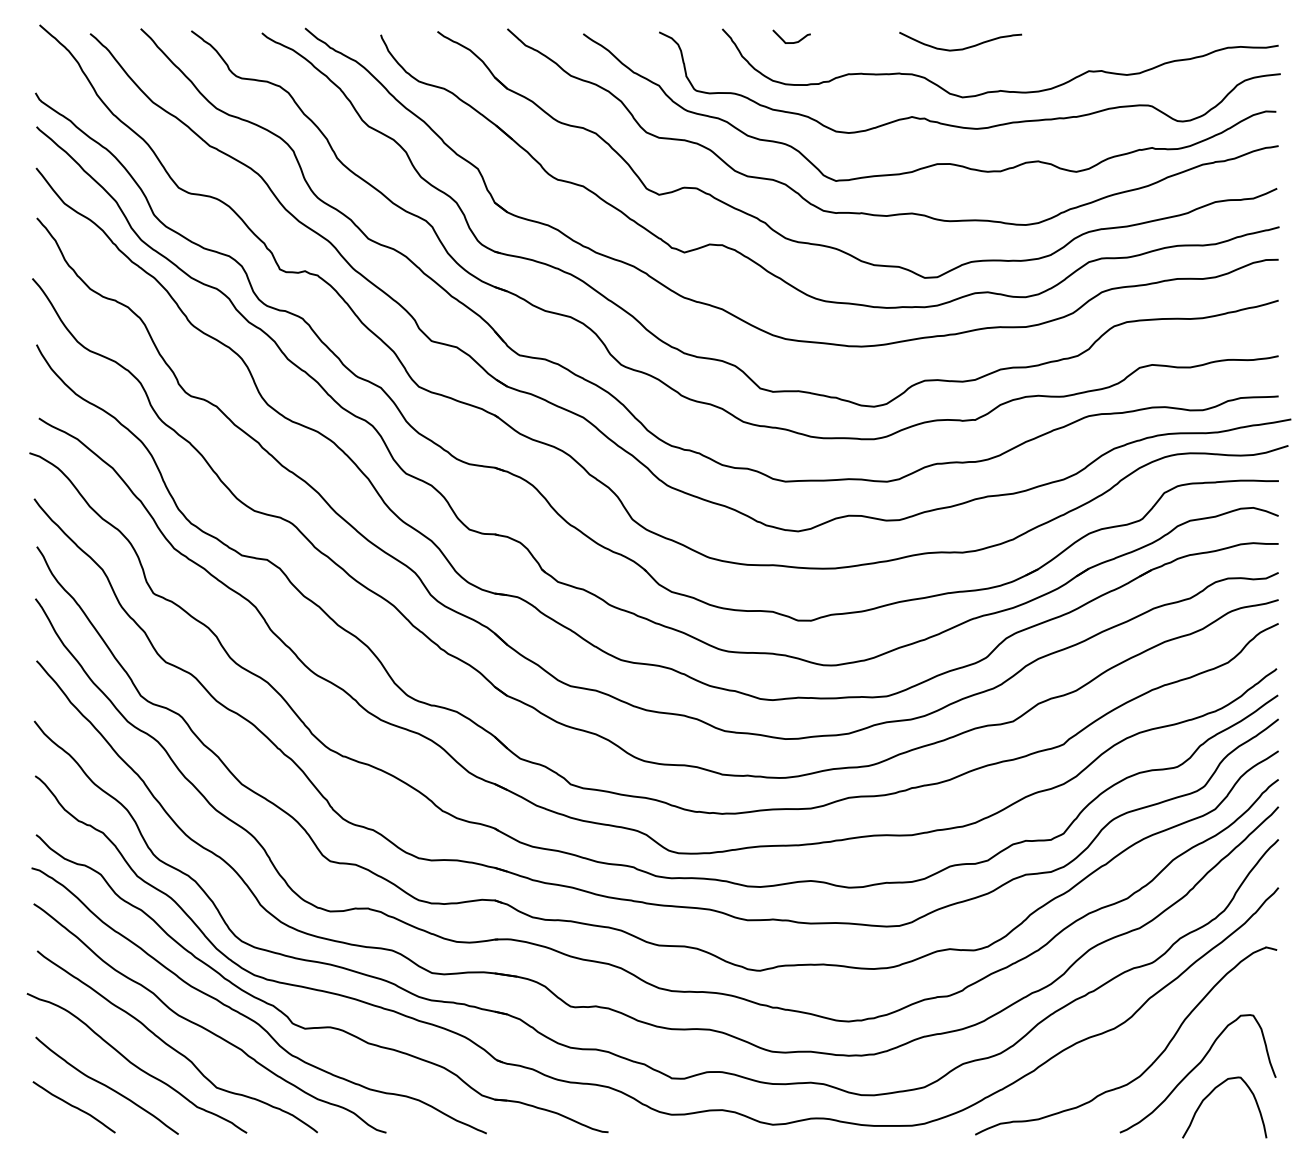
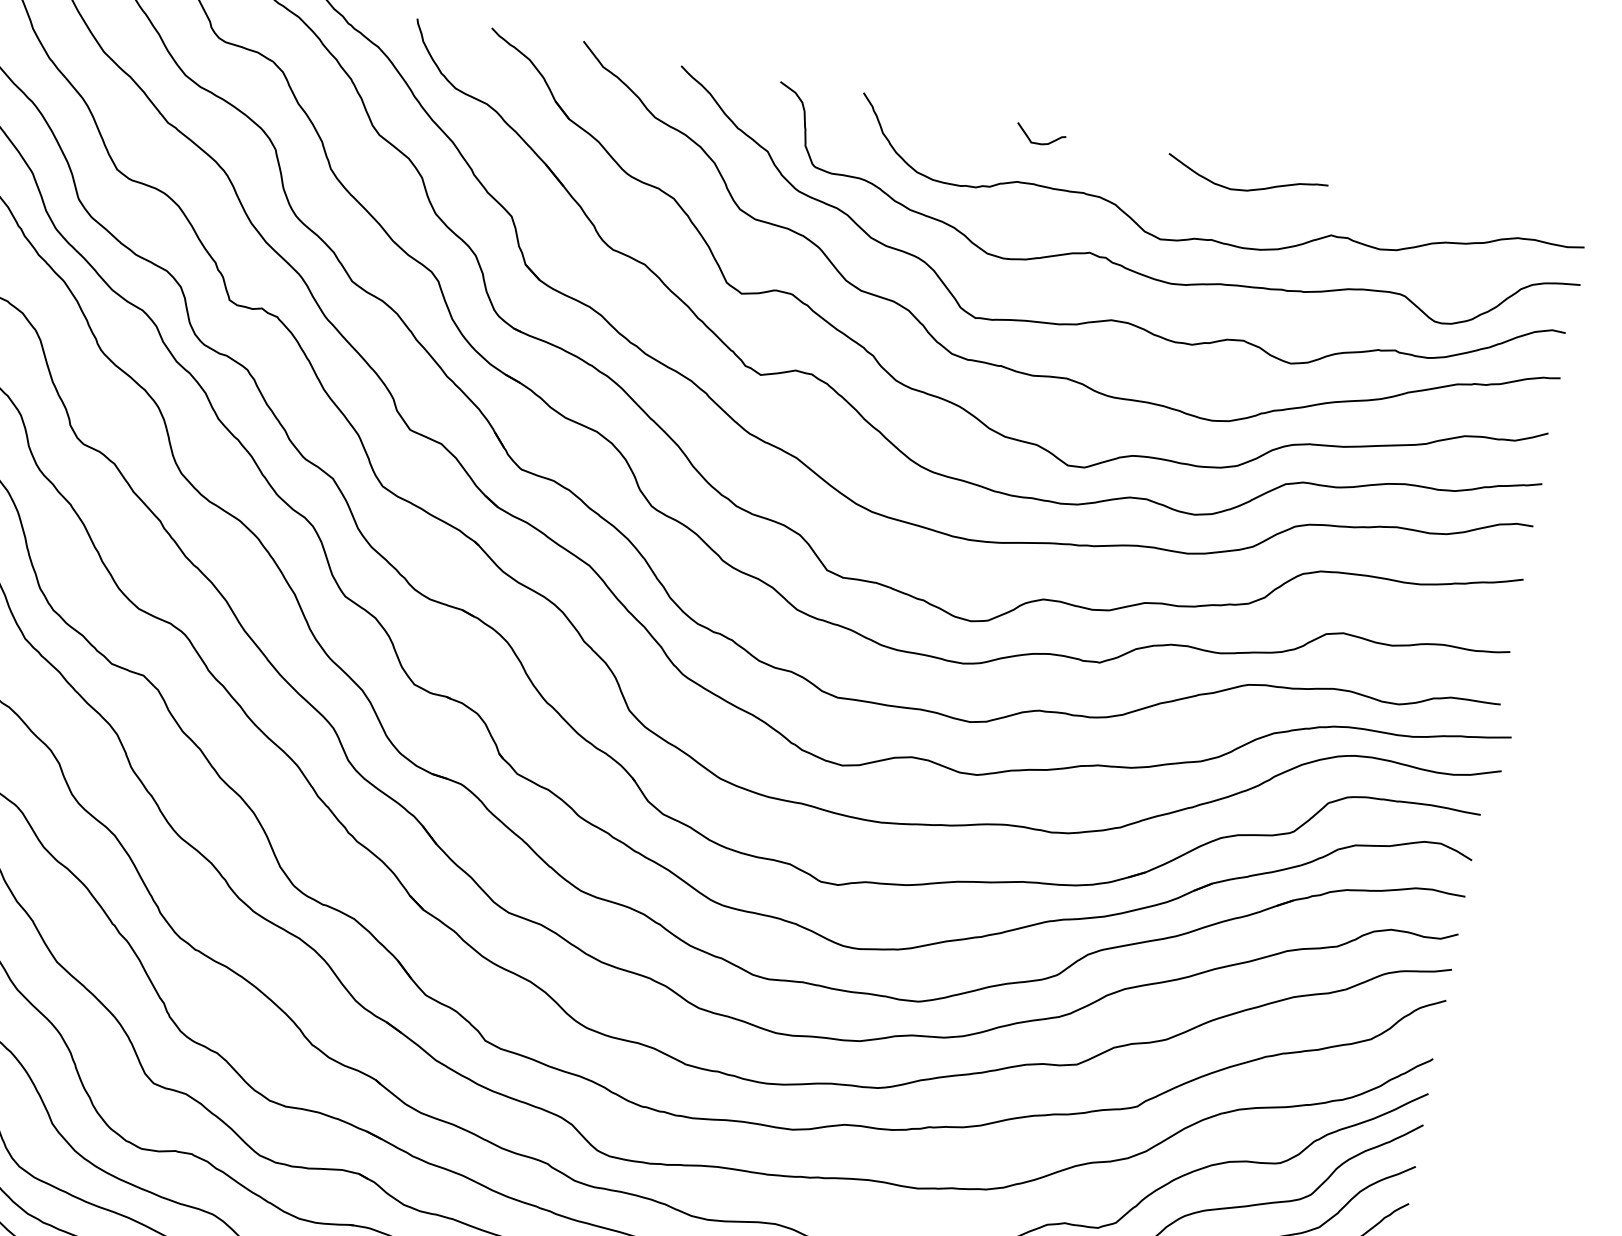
curve: (794, 41) -> (1043, 142), moved
curve: (960, 48) -> (1244, 188), moved

